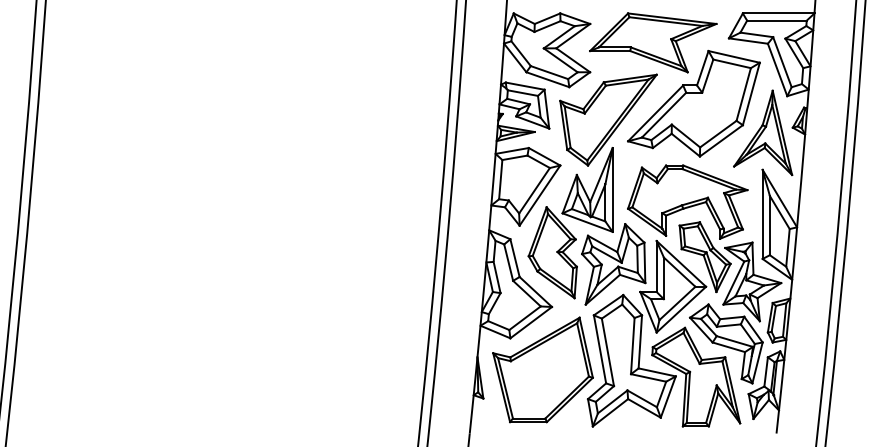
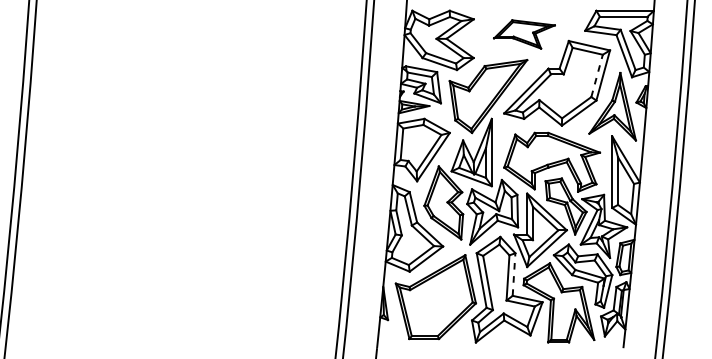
part: (653, 42) -> (524, 34), size x0.6
line: (743, 94) -> (596, 75), solid -> dashed
line: (640, 341) -> (514, 274), solid -> dashed

